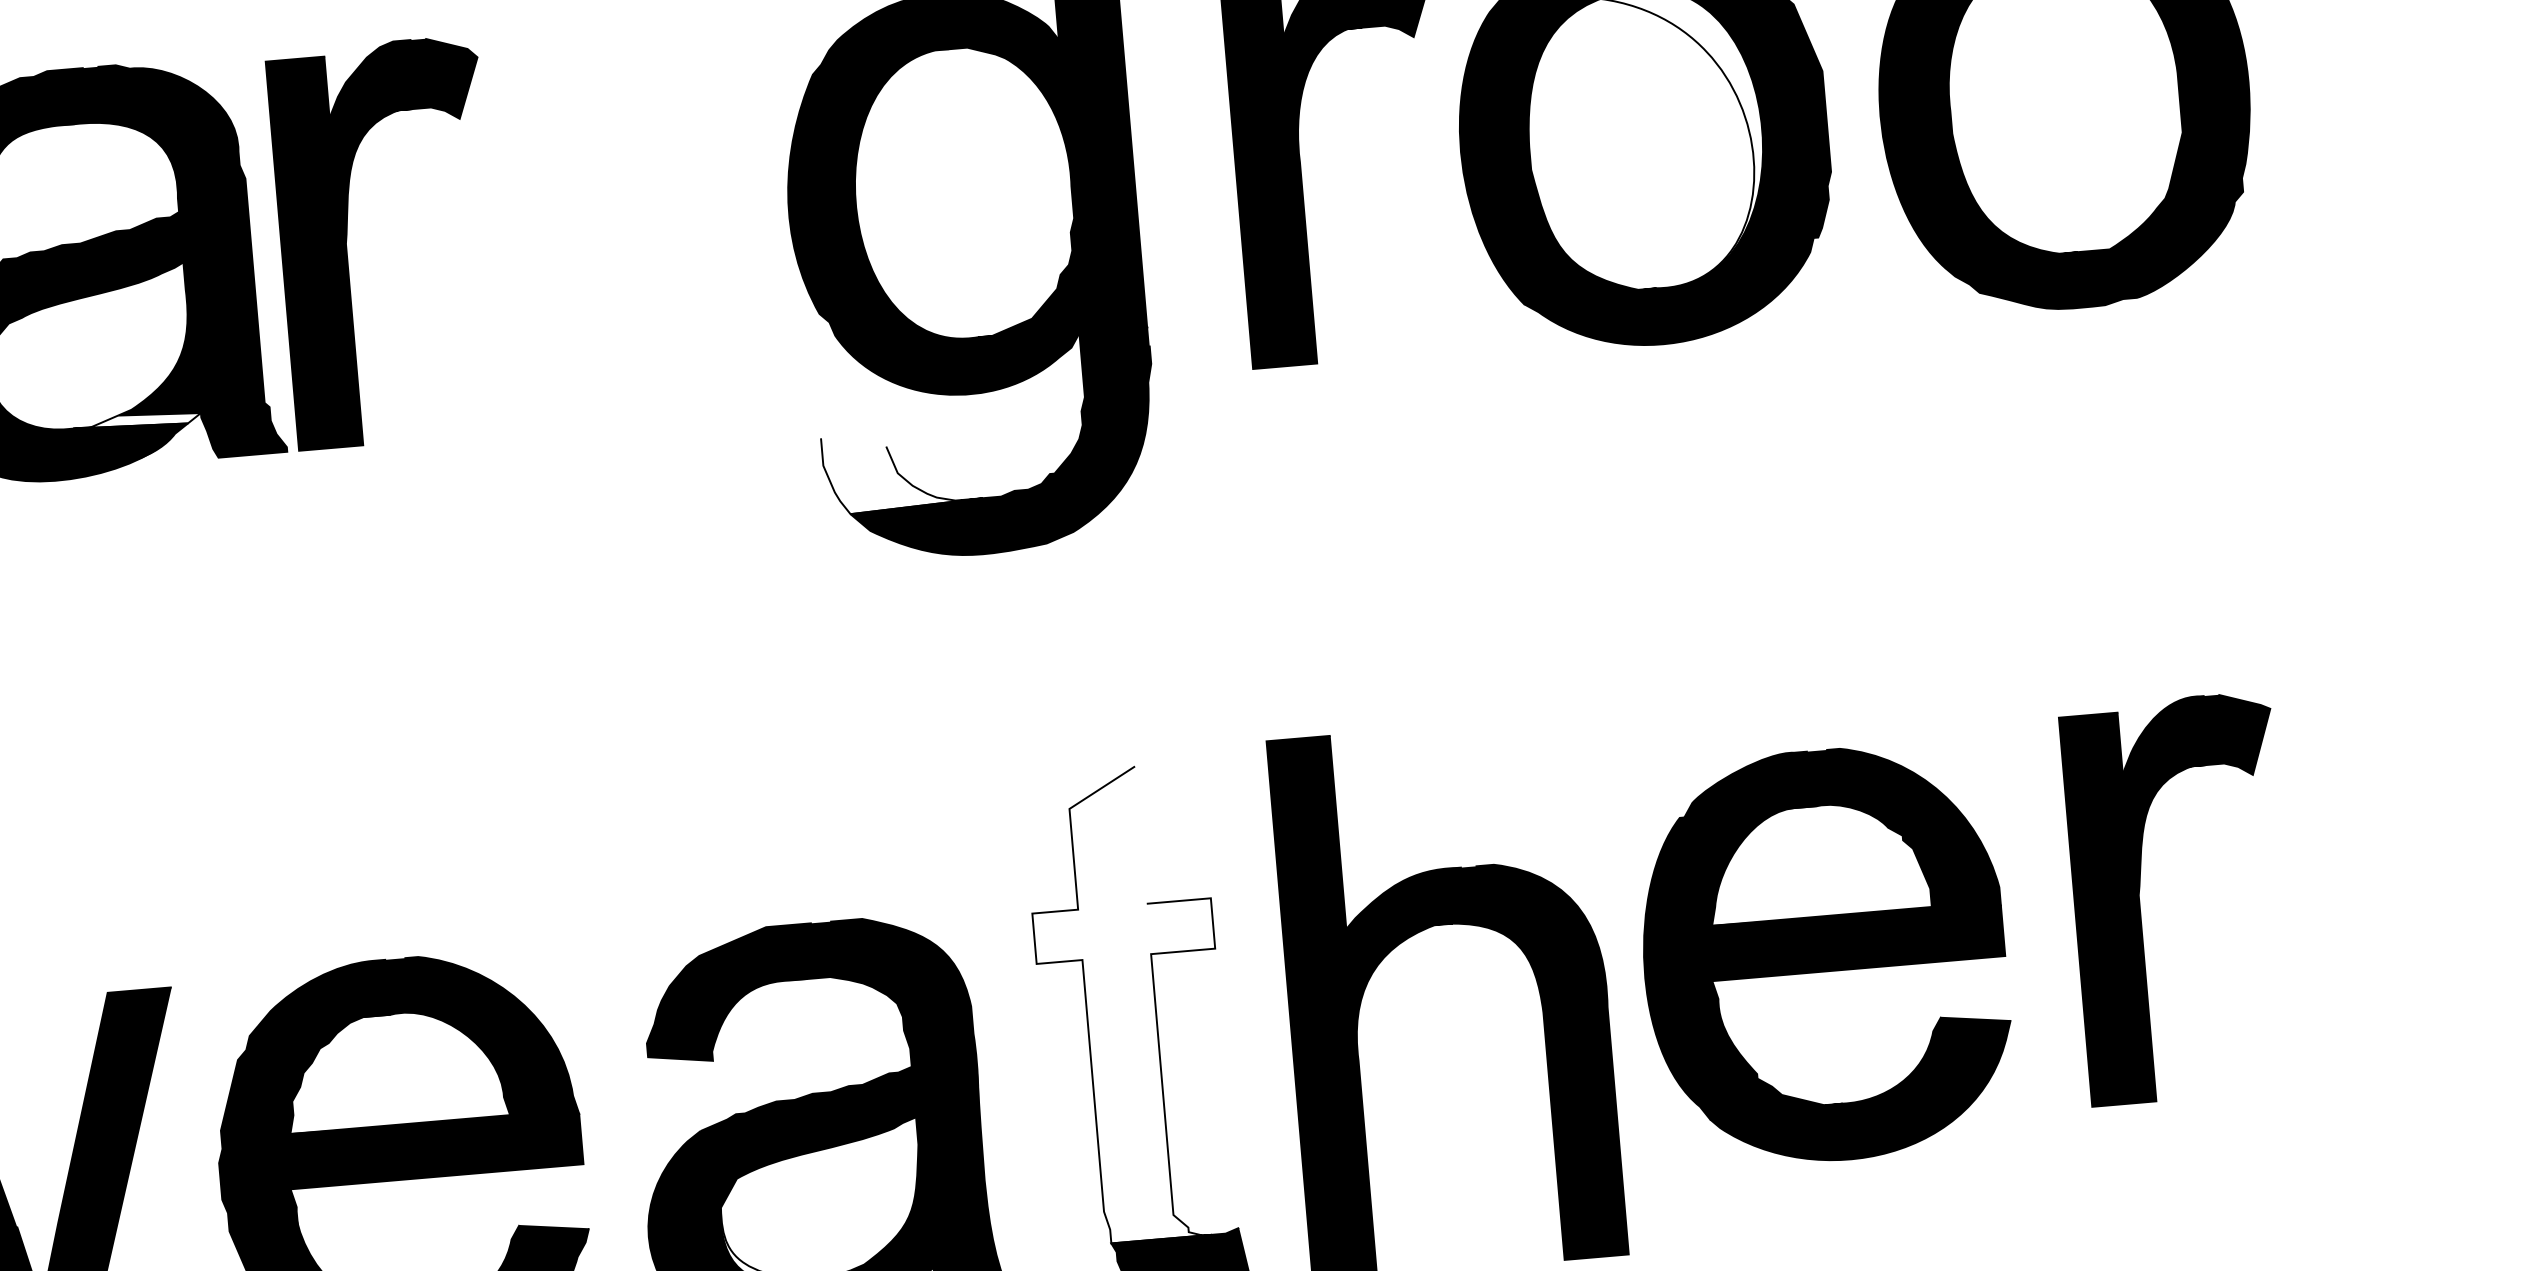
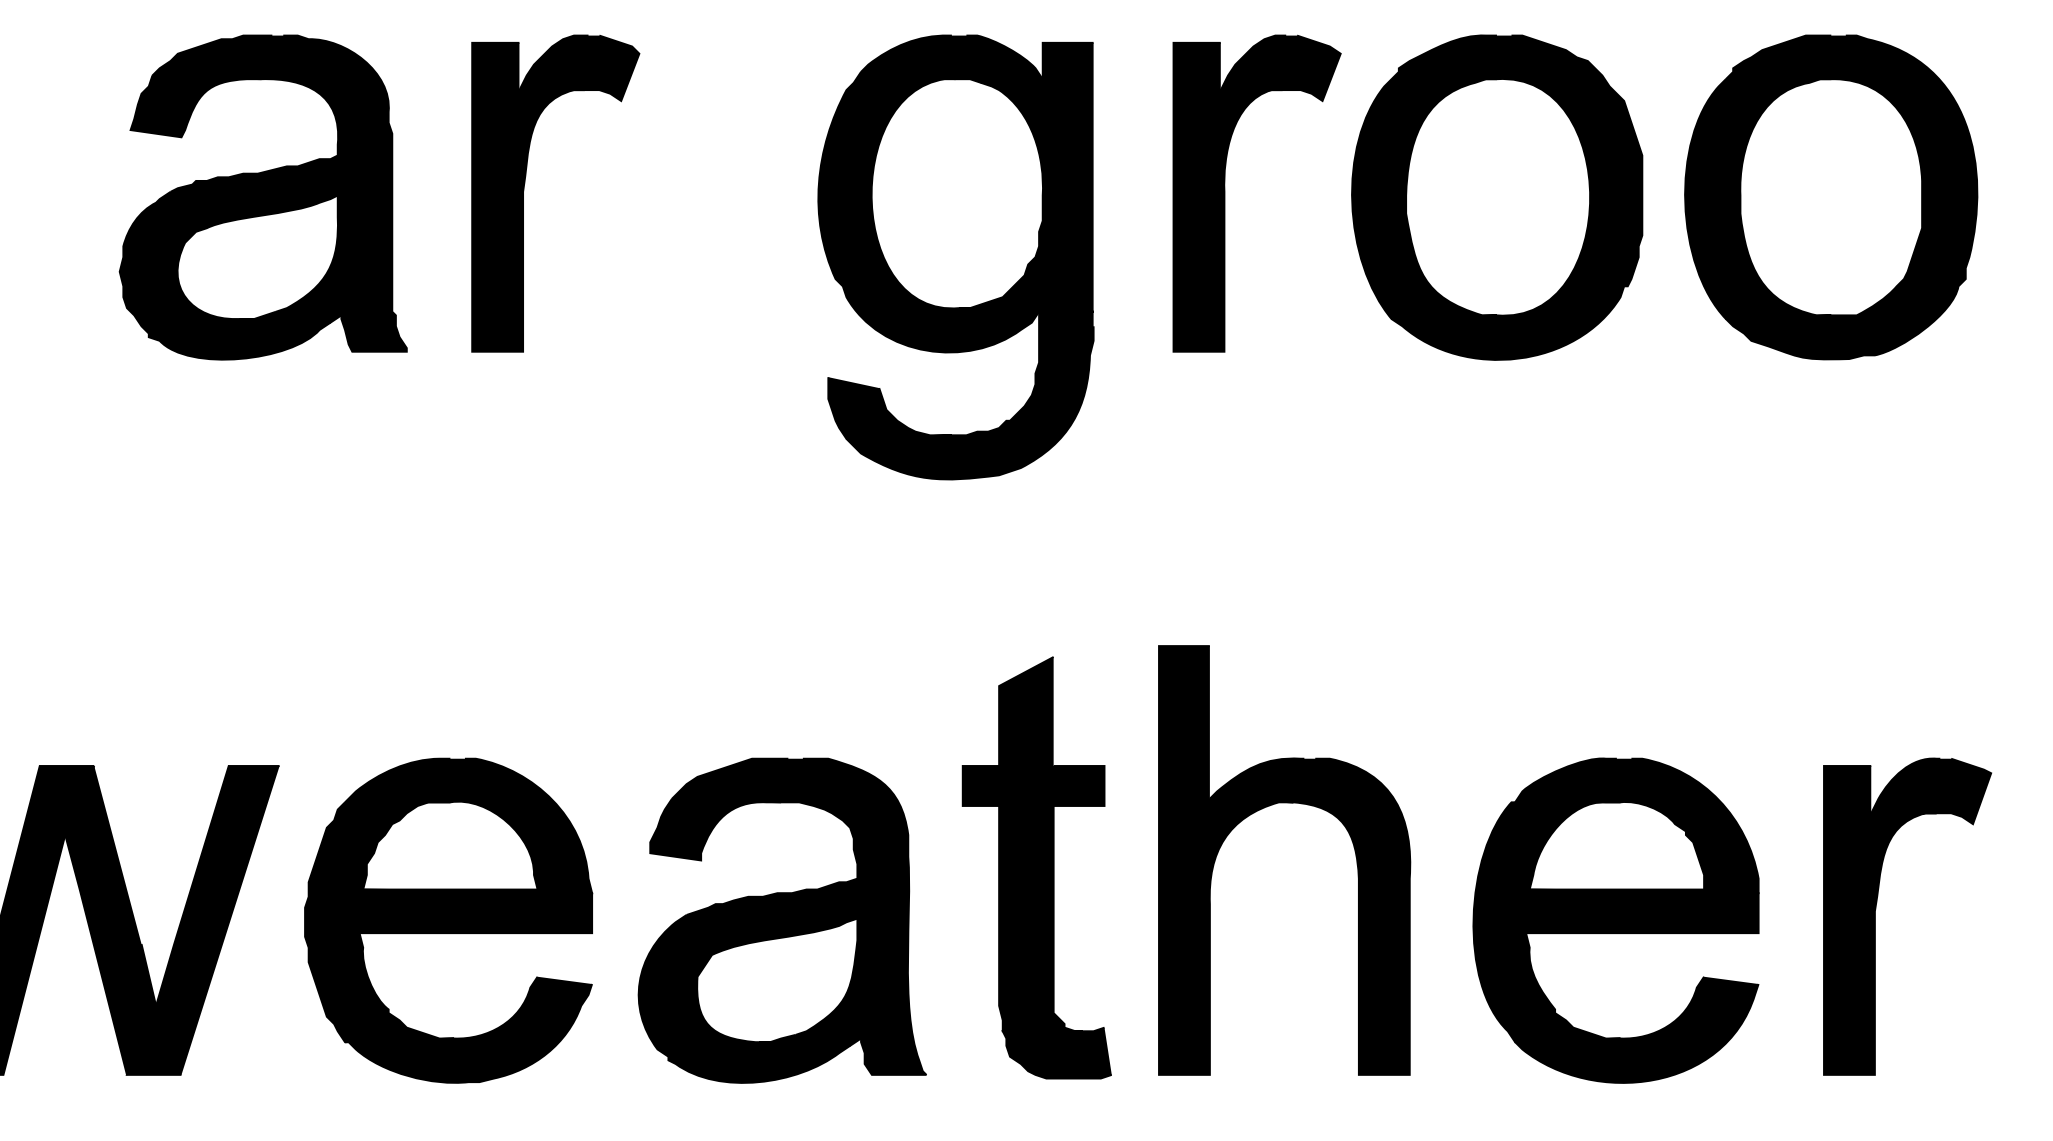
part: (347, 242) -> (524, 190), moved
fill: (136, 419) -> (290, 316), added
fill: (901, 469) -> (889, 407), added
part: (2140, 892) -> (1876, 909), moved
part: (1823, 955) -> (1615, 920), moved
fill: (1129, 1003) -> (1033, 843), added

